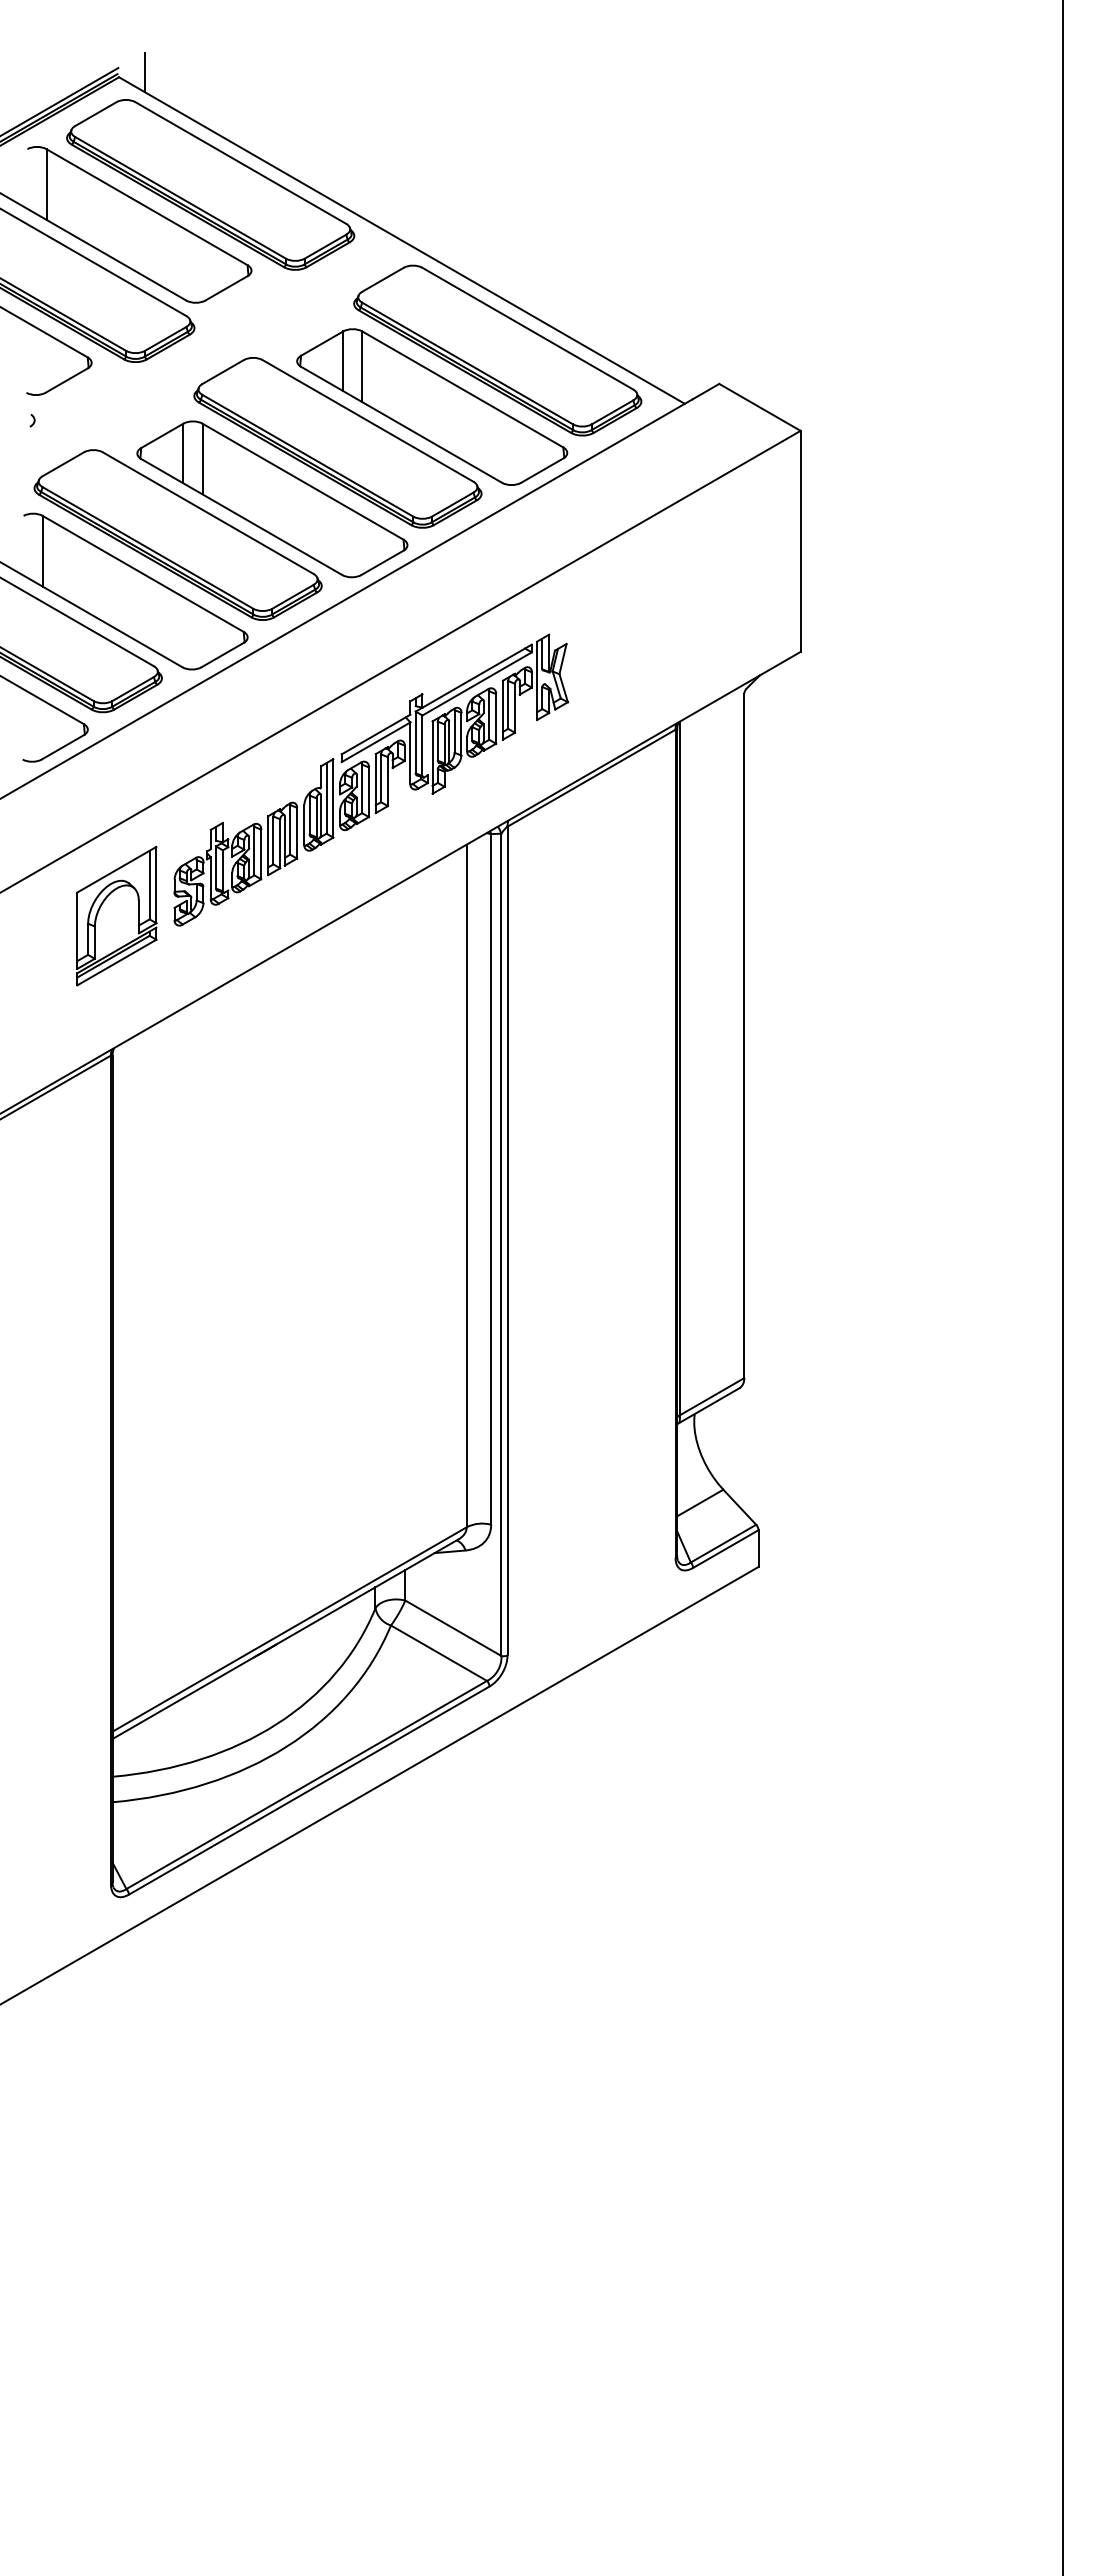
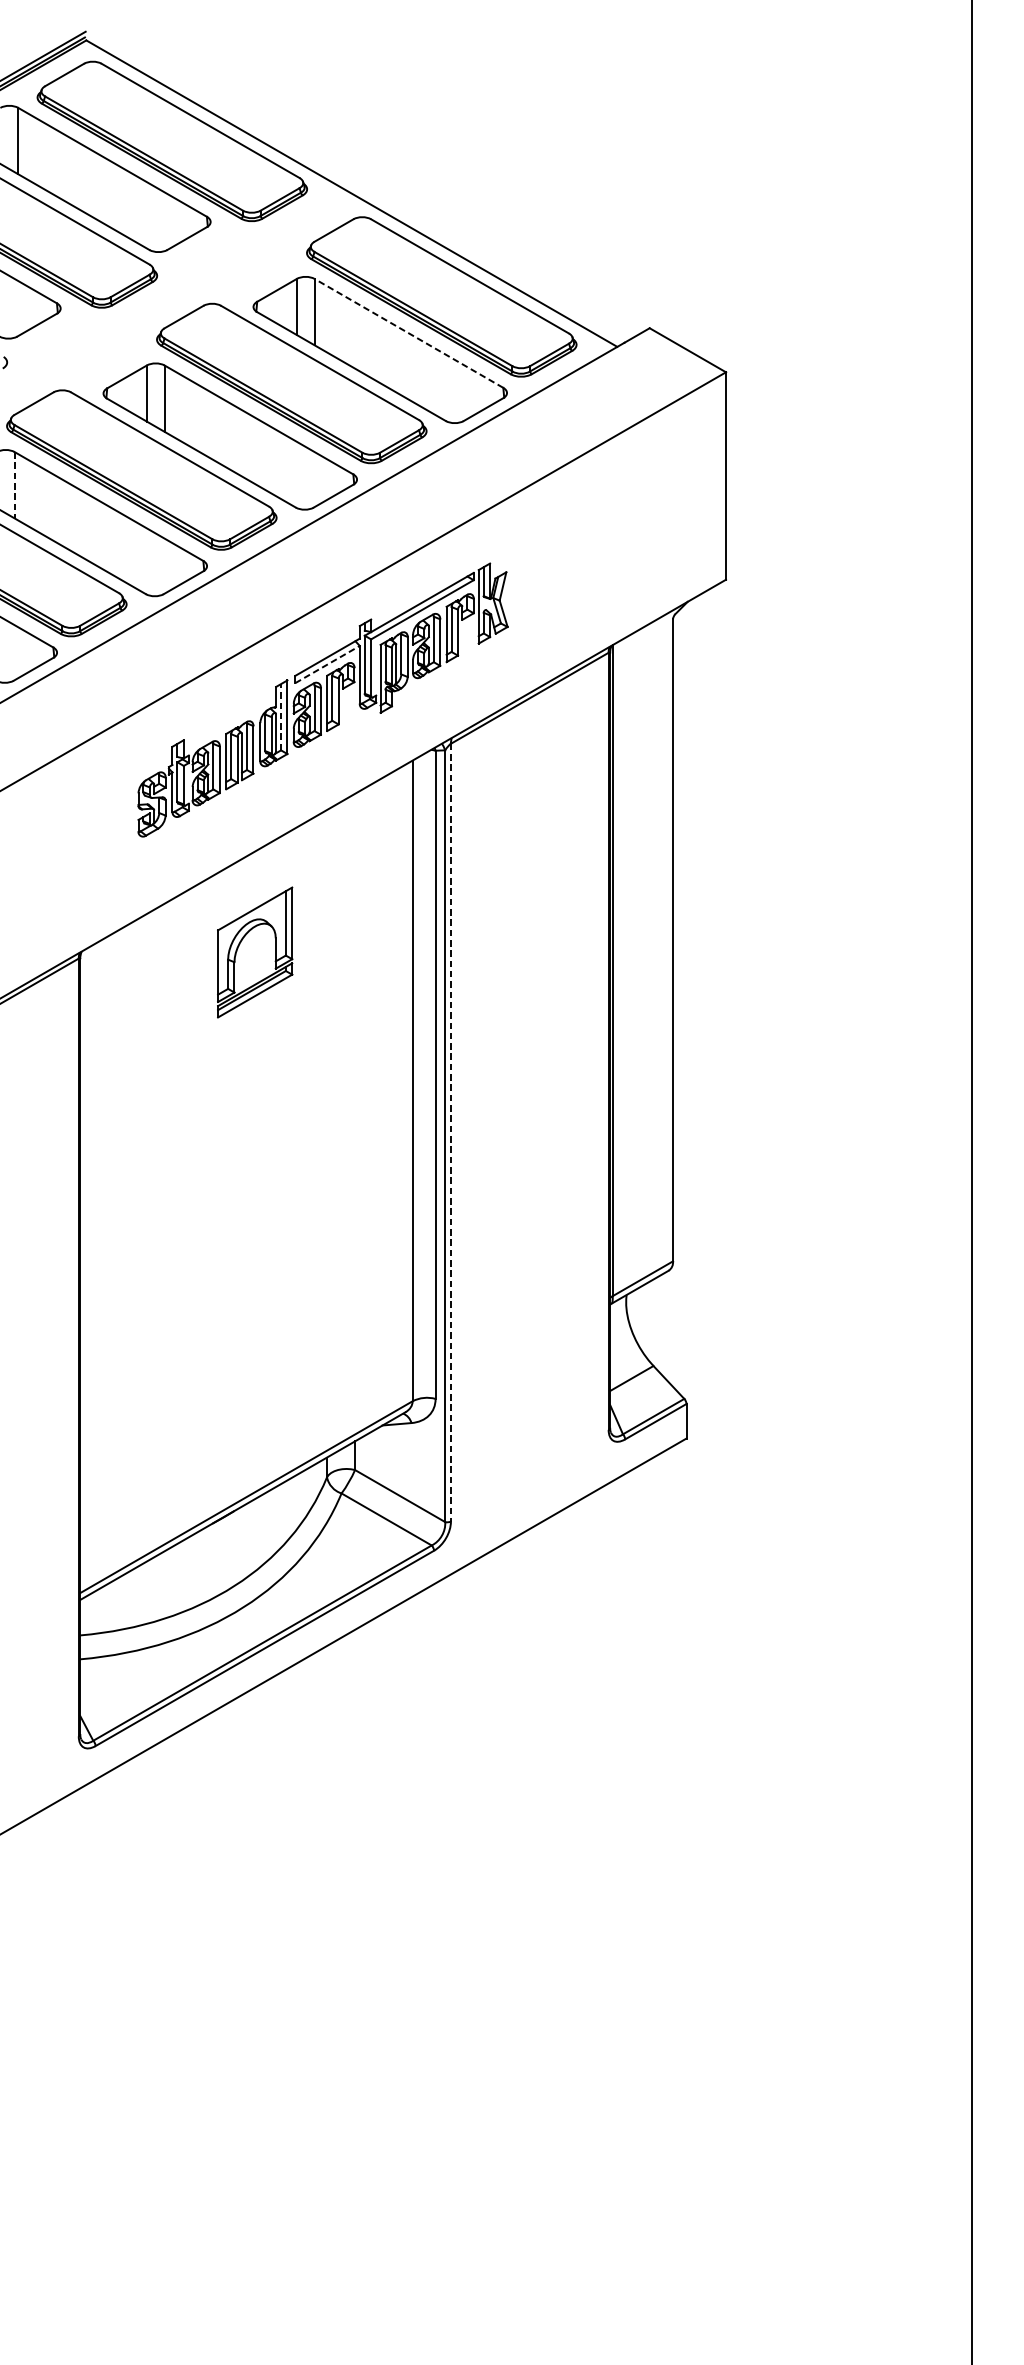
line: (145, 72) -> (111, 35), removed
line: (462, 389) -> (408, 333), solid -> dashed
line: (42, 551) -> (14, 485), solid -> dashed
line: (376, 742) -> (327, 664), solid -> dashed
line: (326, 797) -> (281, 716), solid -> dashed
part: (116, 915) -> (254, 951), moved
line: (507, 1241) -> (450, 1133), solid -> dashed

